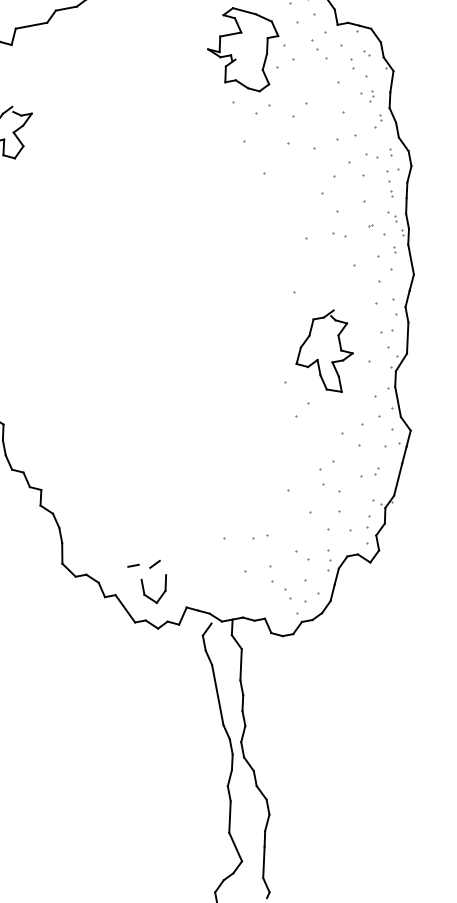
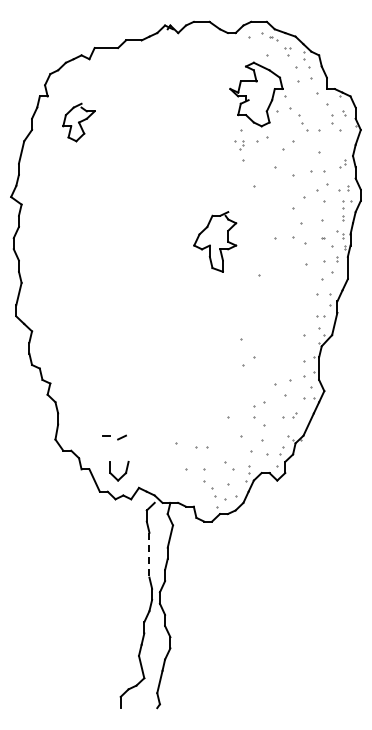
part: (319, 48) -> (303, 122), moved
part: (368, 97) -> (239, 145), moved
part: (371, 156) -> (333, 188), size x1.6
part: (340, 234) -> (300, 240), size x1.6
part: (324, 353) -> (215, 241), moved
part: (144, 566) -> (114, 437), moved
line: (217, 695) -> (149, 555), solid -> dashed

